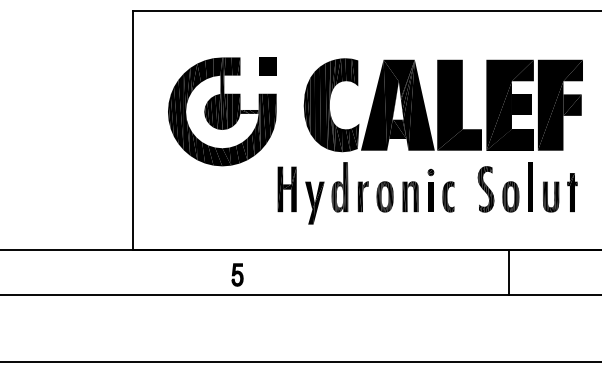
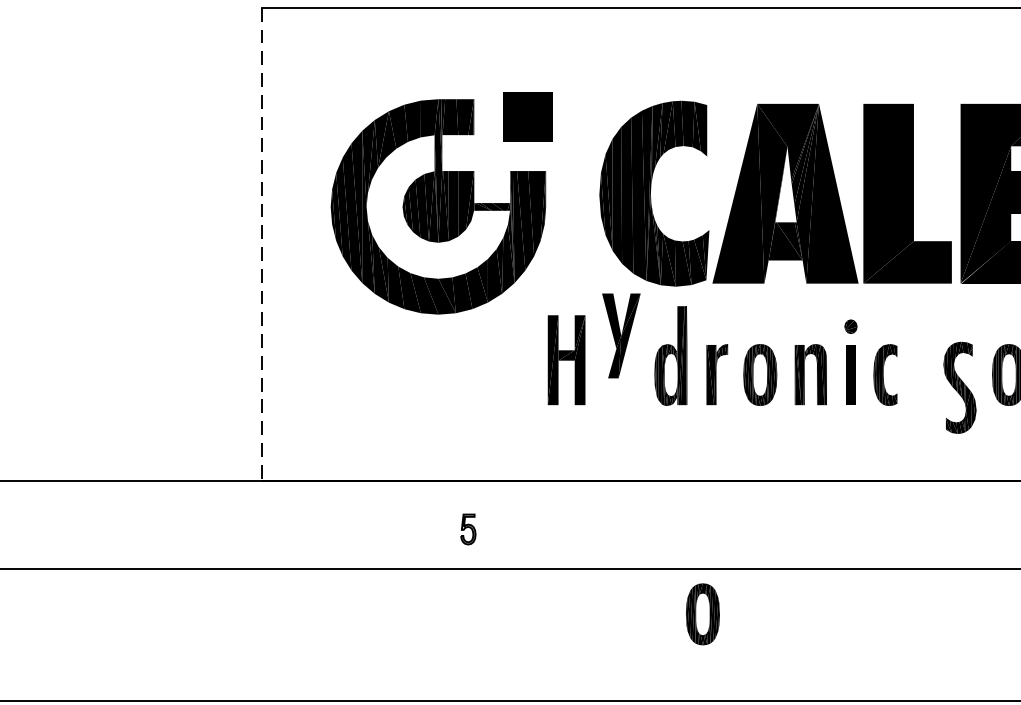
part: (267, 66) -> (527, 117), size x1.4
line: (132, 130) -> (260, 243), solid -> dashed
part: (485, 189) -> (958, 388), moved
part: (314, 202) -> (620, 334), moved
line: (508, 272) -> (1004, 524), removed
part: (237, 274) -> (468, 528), size x0.7
part: (355, 317) -> (701, 613), added

